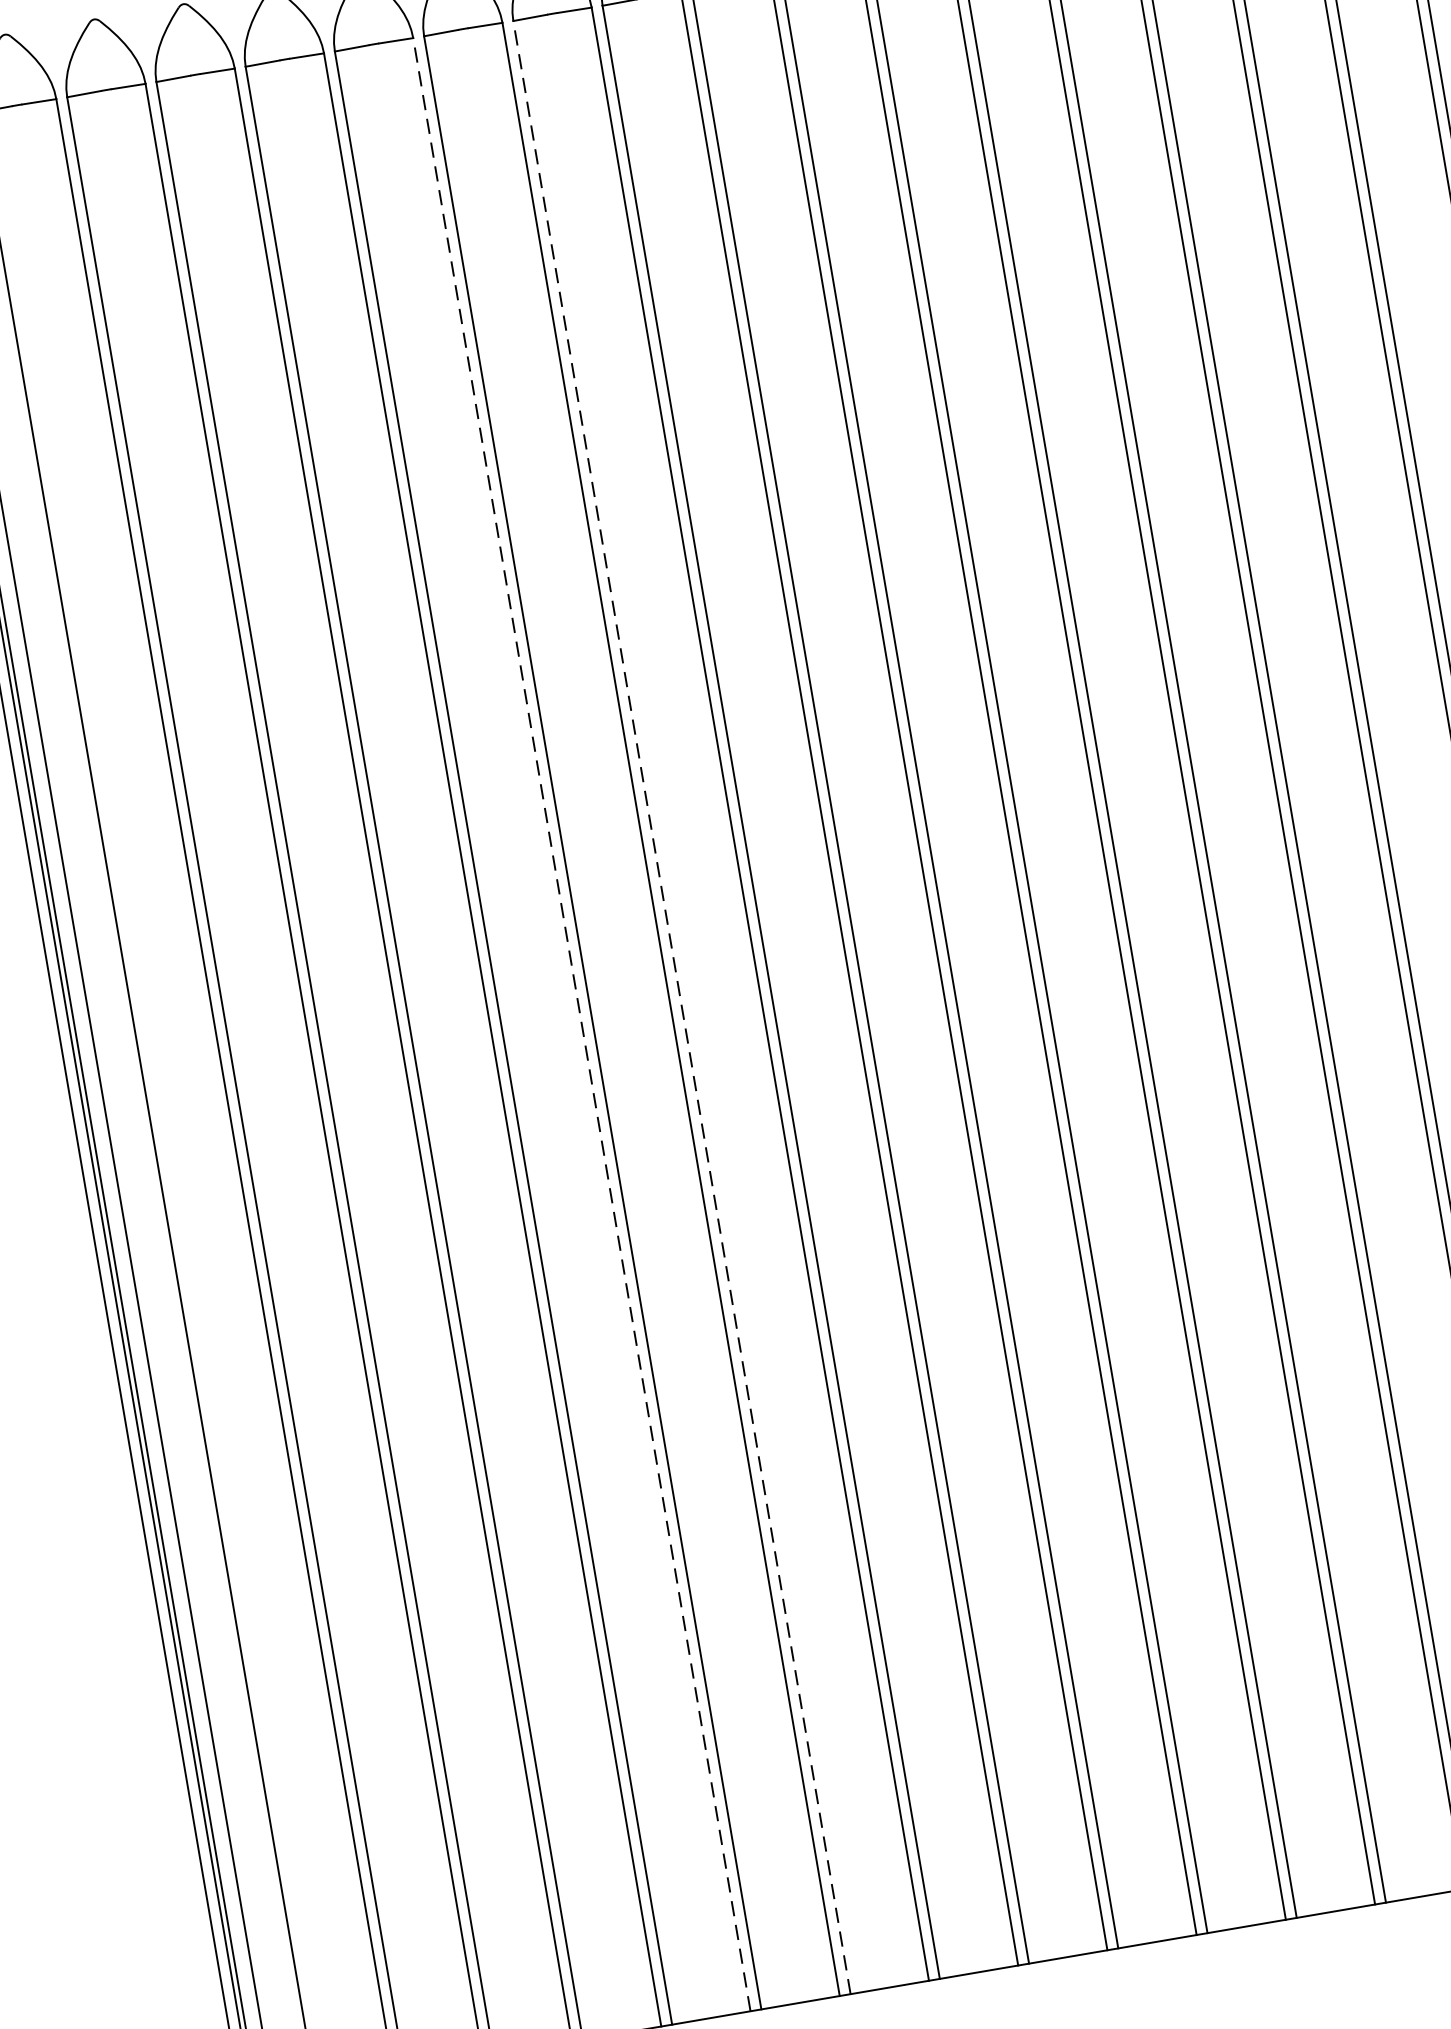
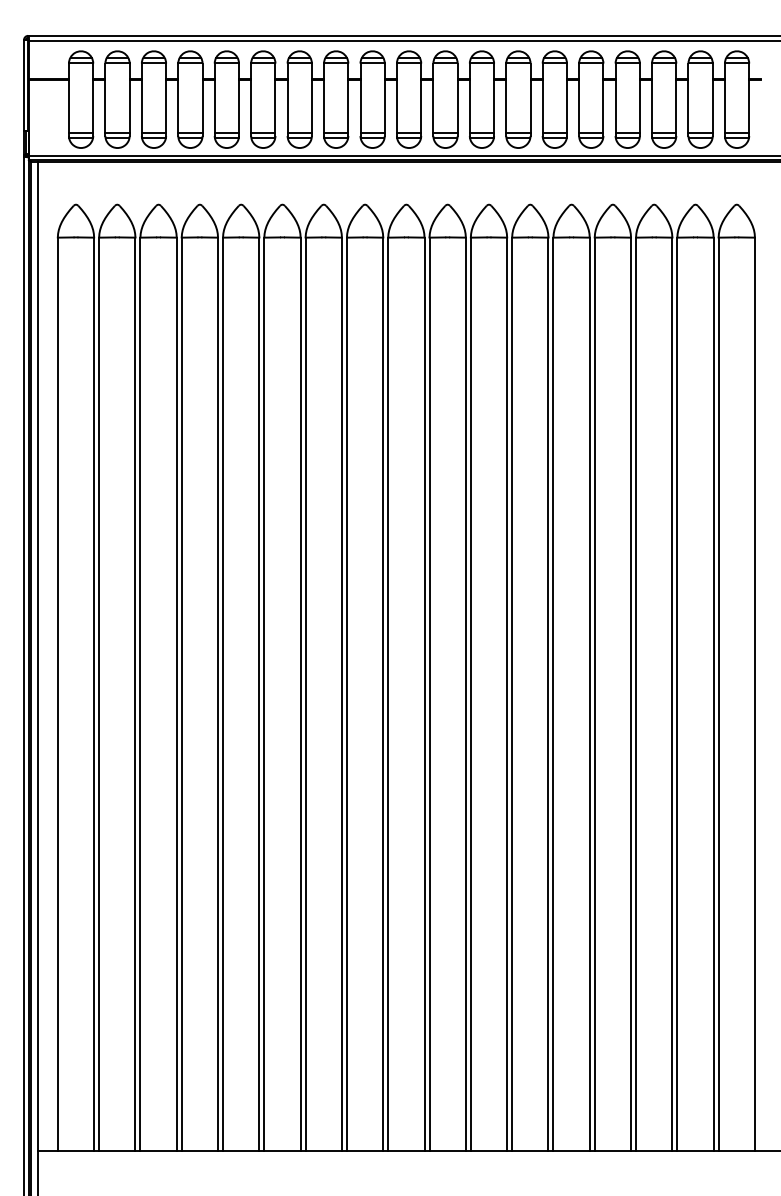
line: (681, 1008) -> (305, 694), dashed -> solid
line: (582, 1025) -> (259, 694), dashed -> solid

